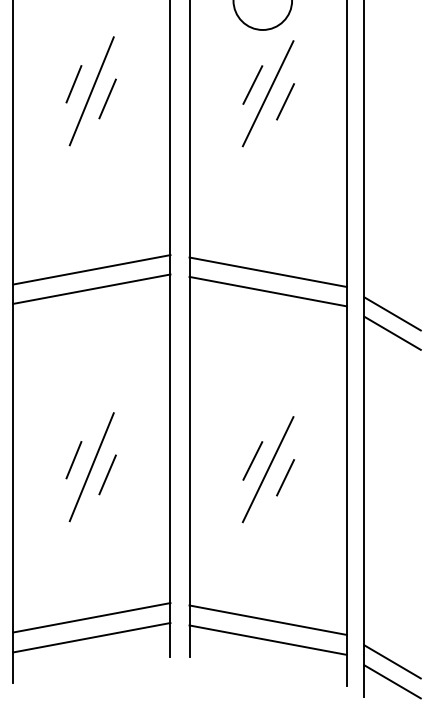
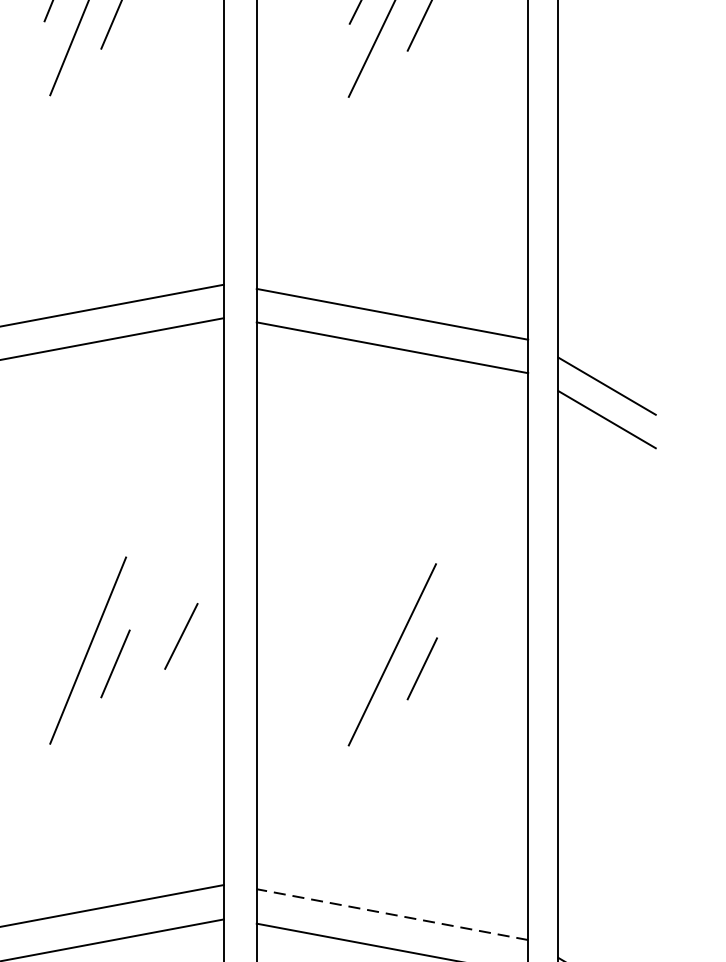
line: (73, 460) -> (56, 639), removed
line: (252, 460) -> (180, 635), moved
line: (267, 620) -> (391, 915), solid -> dashed

